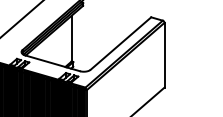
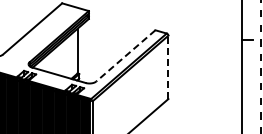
line: (120, 44) -> (125, 56), solid -> dashed
line: (164, 55) -> (168, 67), solid -> dashed

